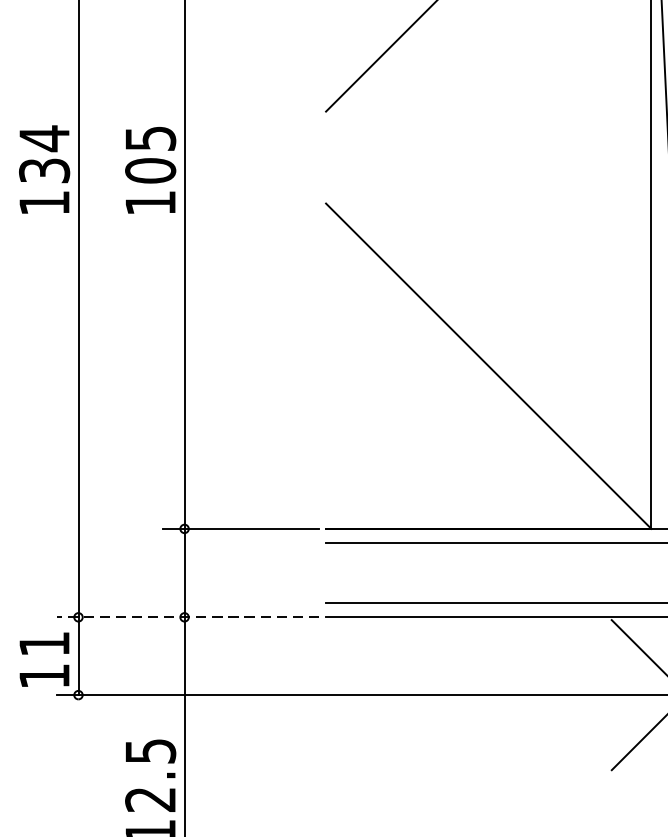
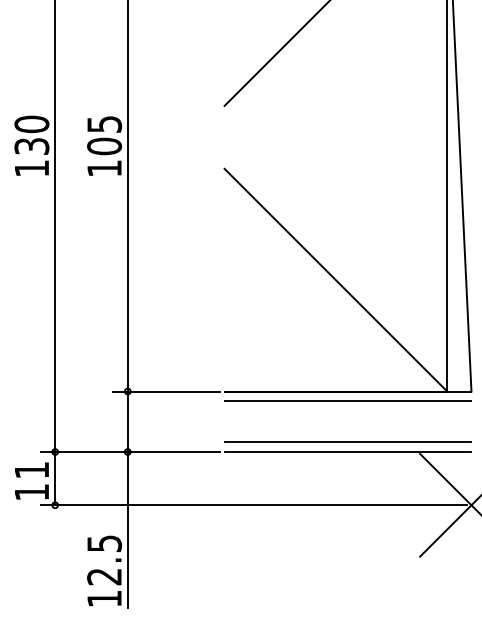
text: (43, 138) -> (31, 124), 134 -> 130
line: (188, 618) -> (130, 452), dashed -> solid

